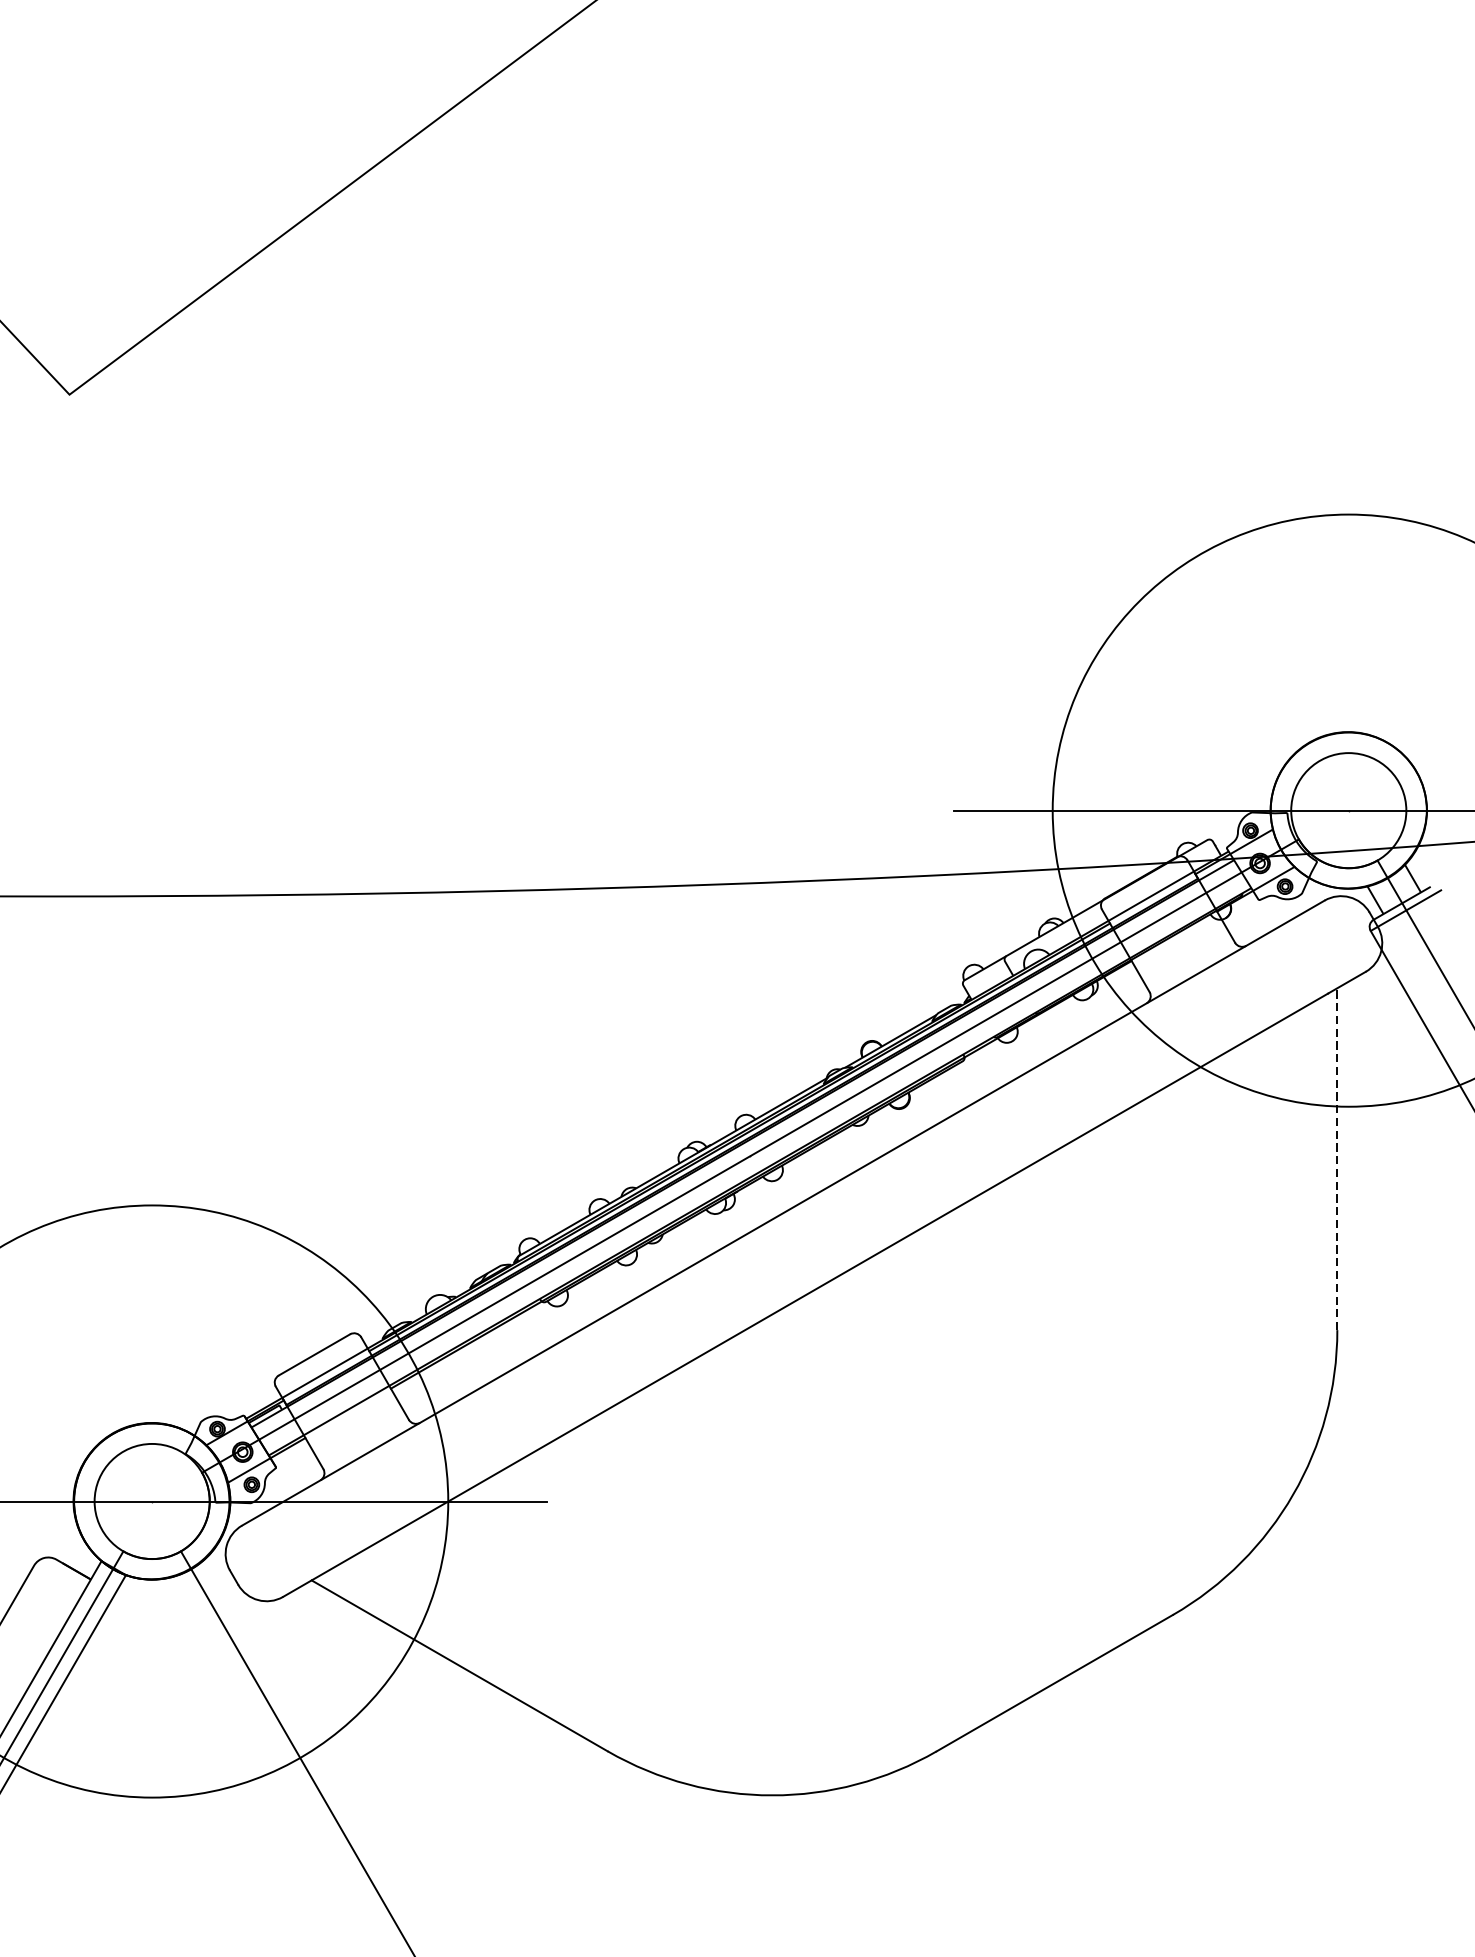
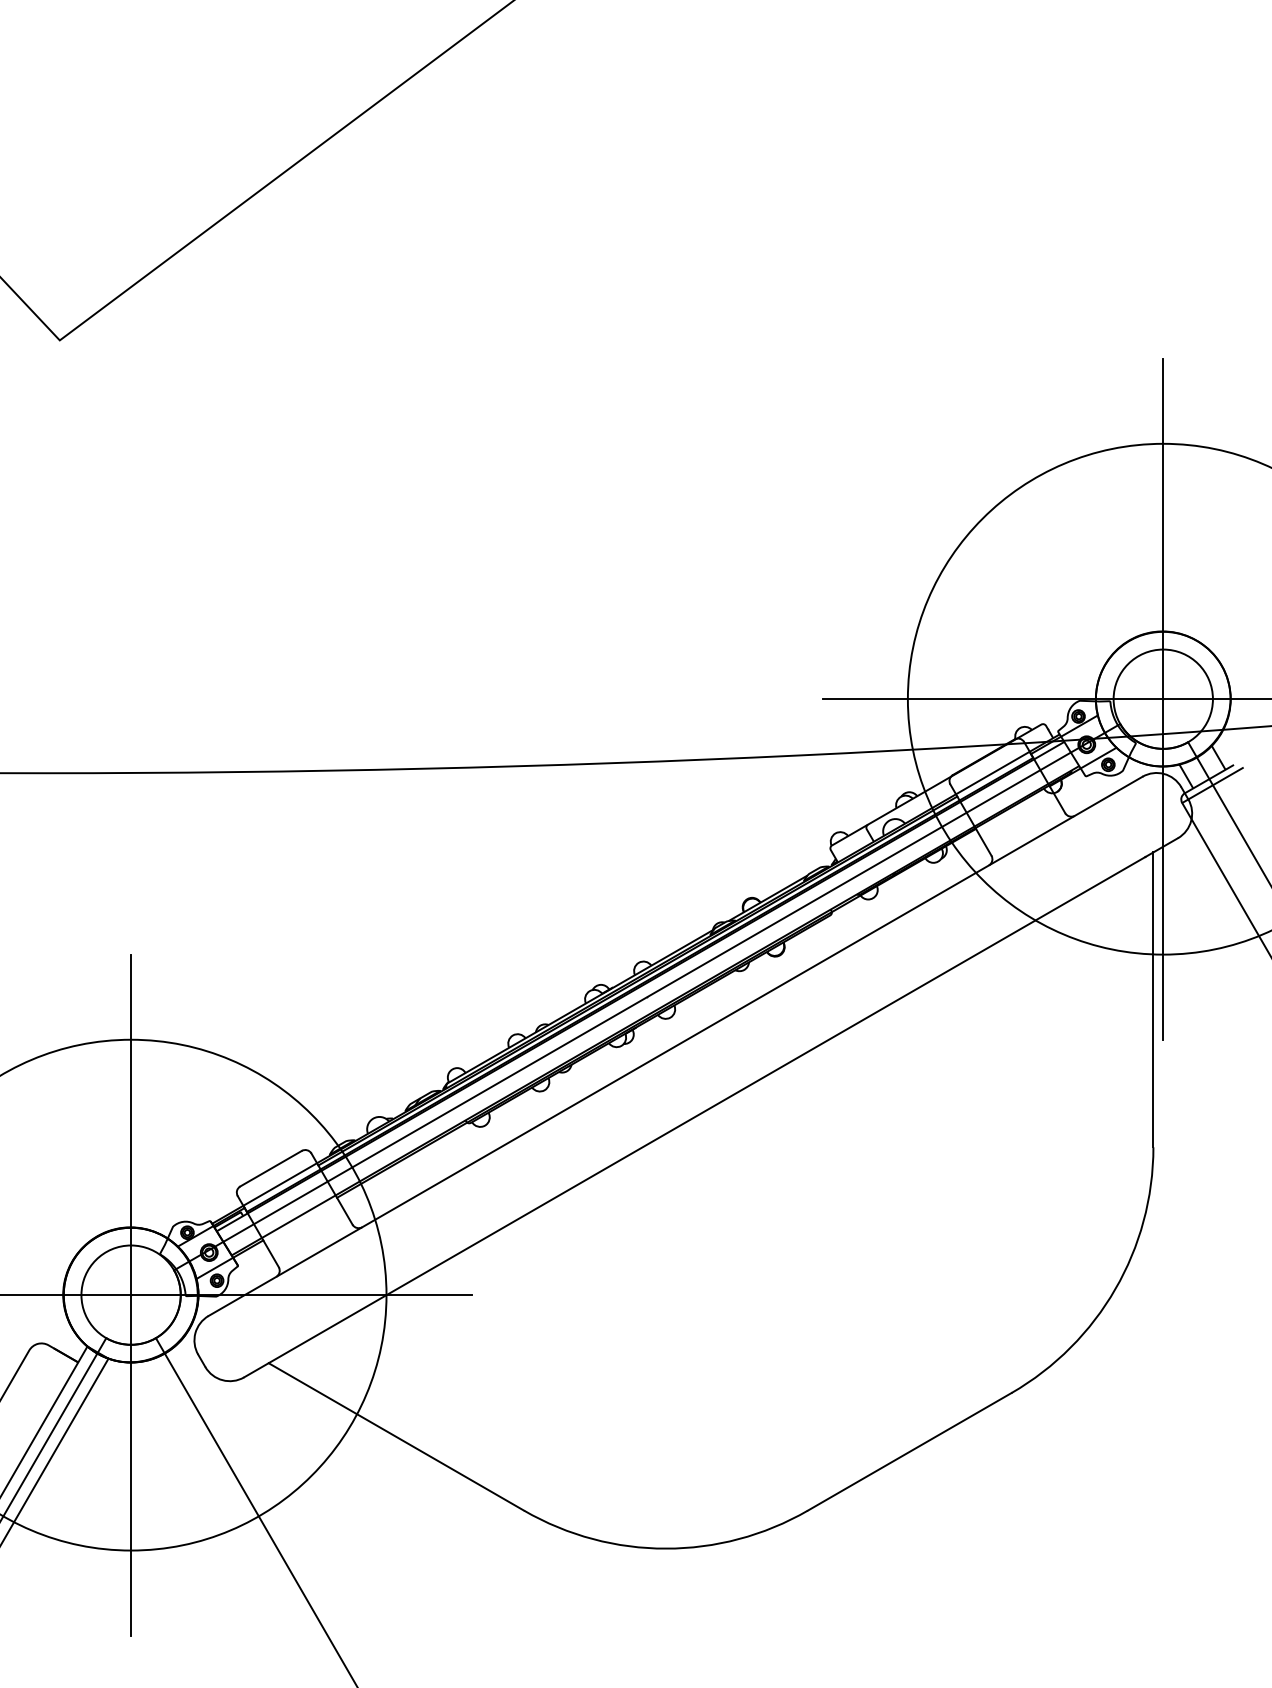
line: (1349, 809) -> (1163, 698), added
line: (1337, 1158) -> (1153, 999), dashed -> solid
line: (152, 1500) -> (131, 1294), added

